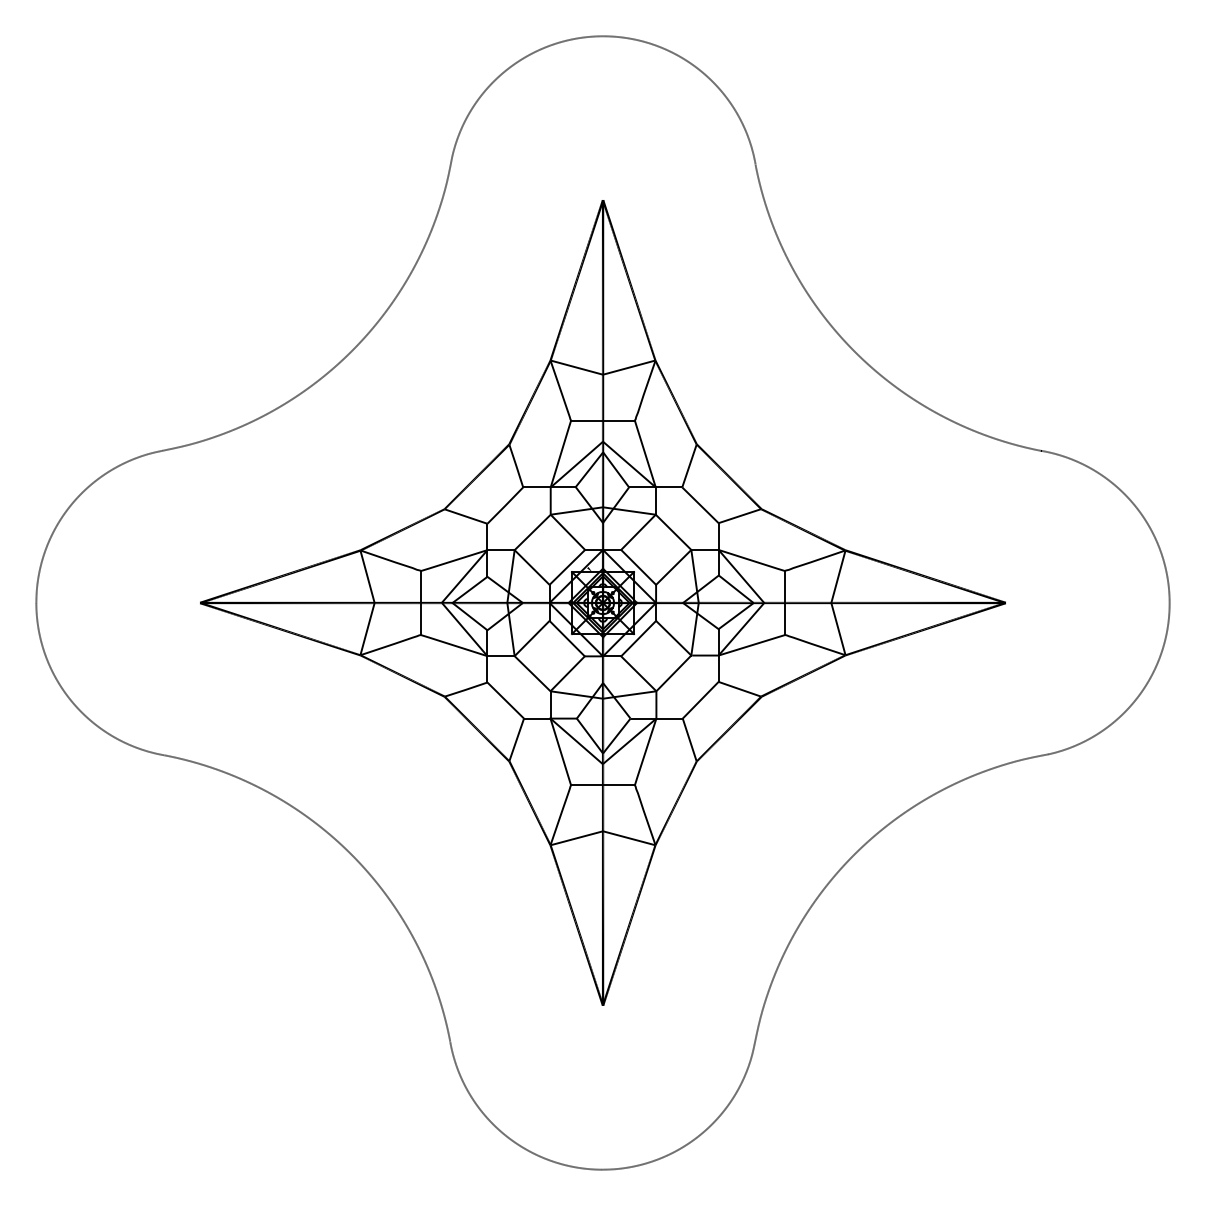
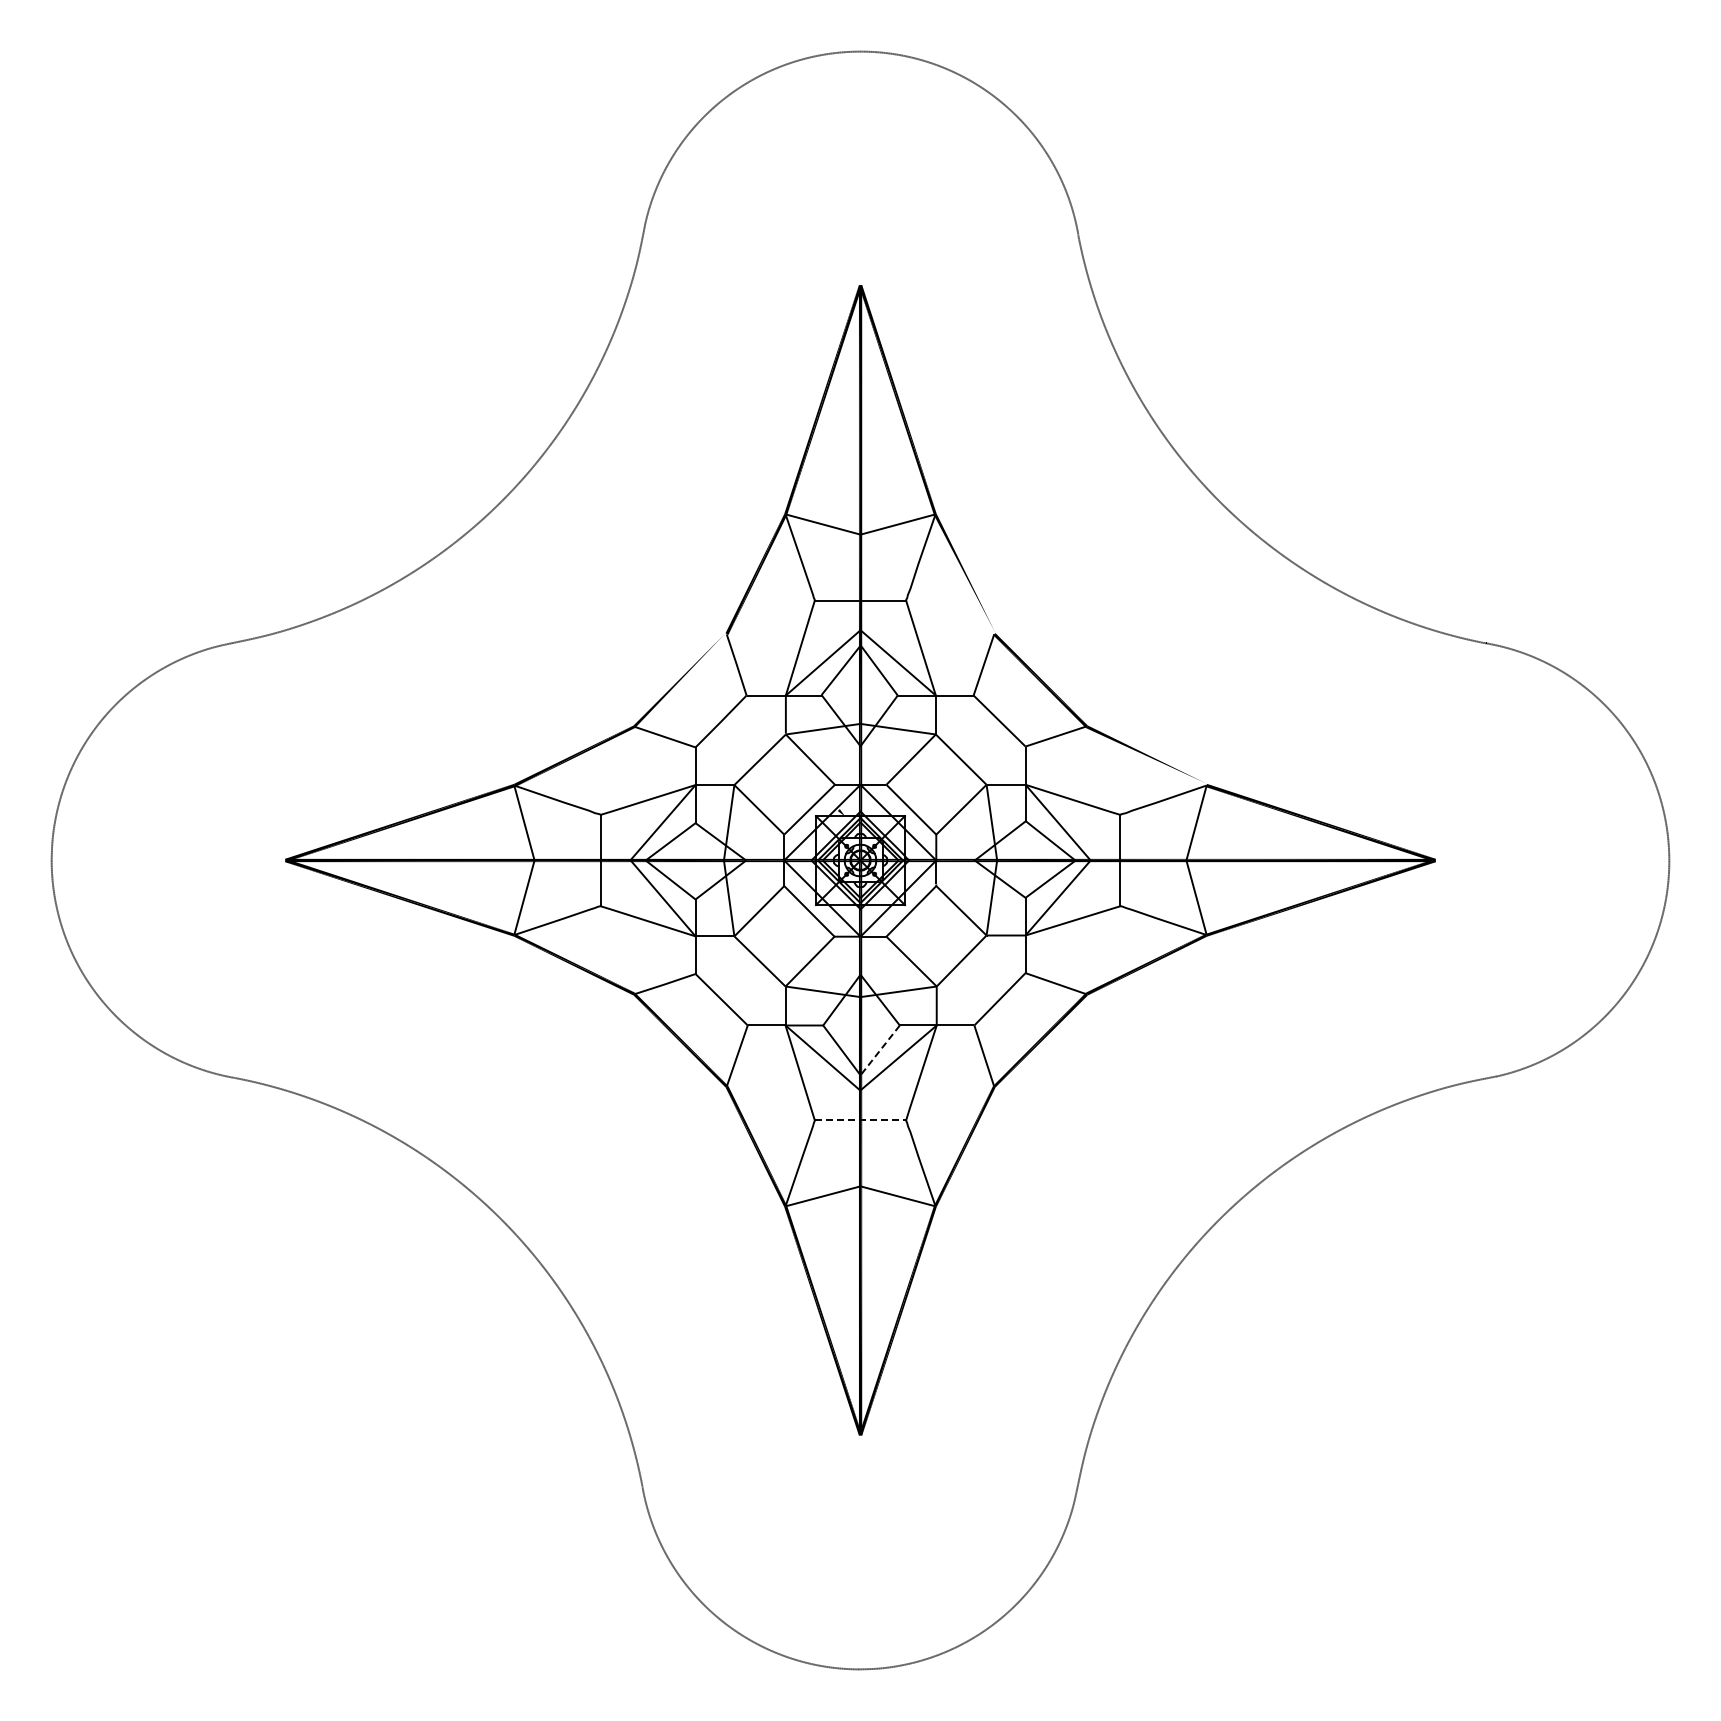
fill: (675, 403) -> (964, 575), removed
fill: (477, 476) -> (681, 680), removed
fill: (803, 530) -> (1146, 757), removed
line: (617, 736) -> (880, 1050), solid -> dashed
line: (603, 785) -> (860, 1120), solid -> dashed

